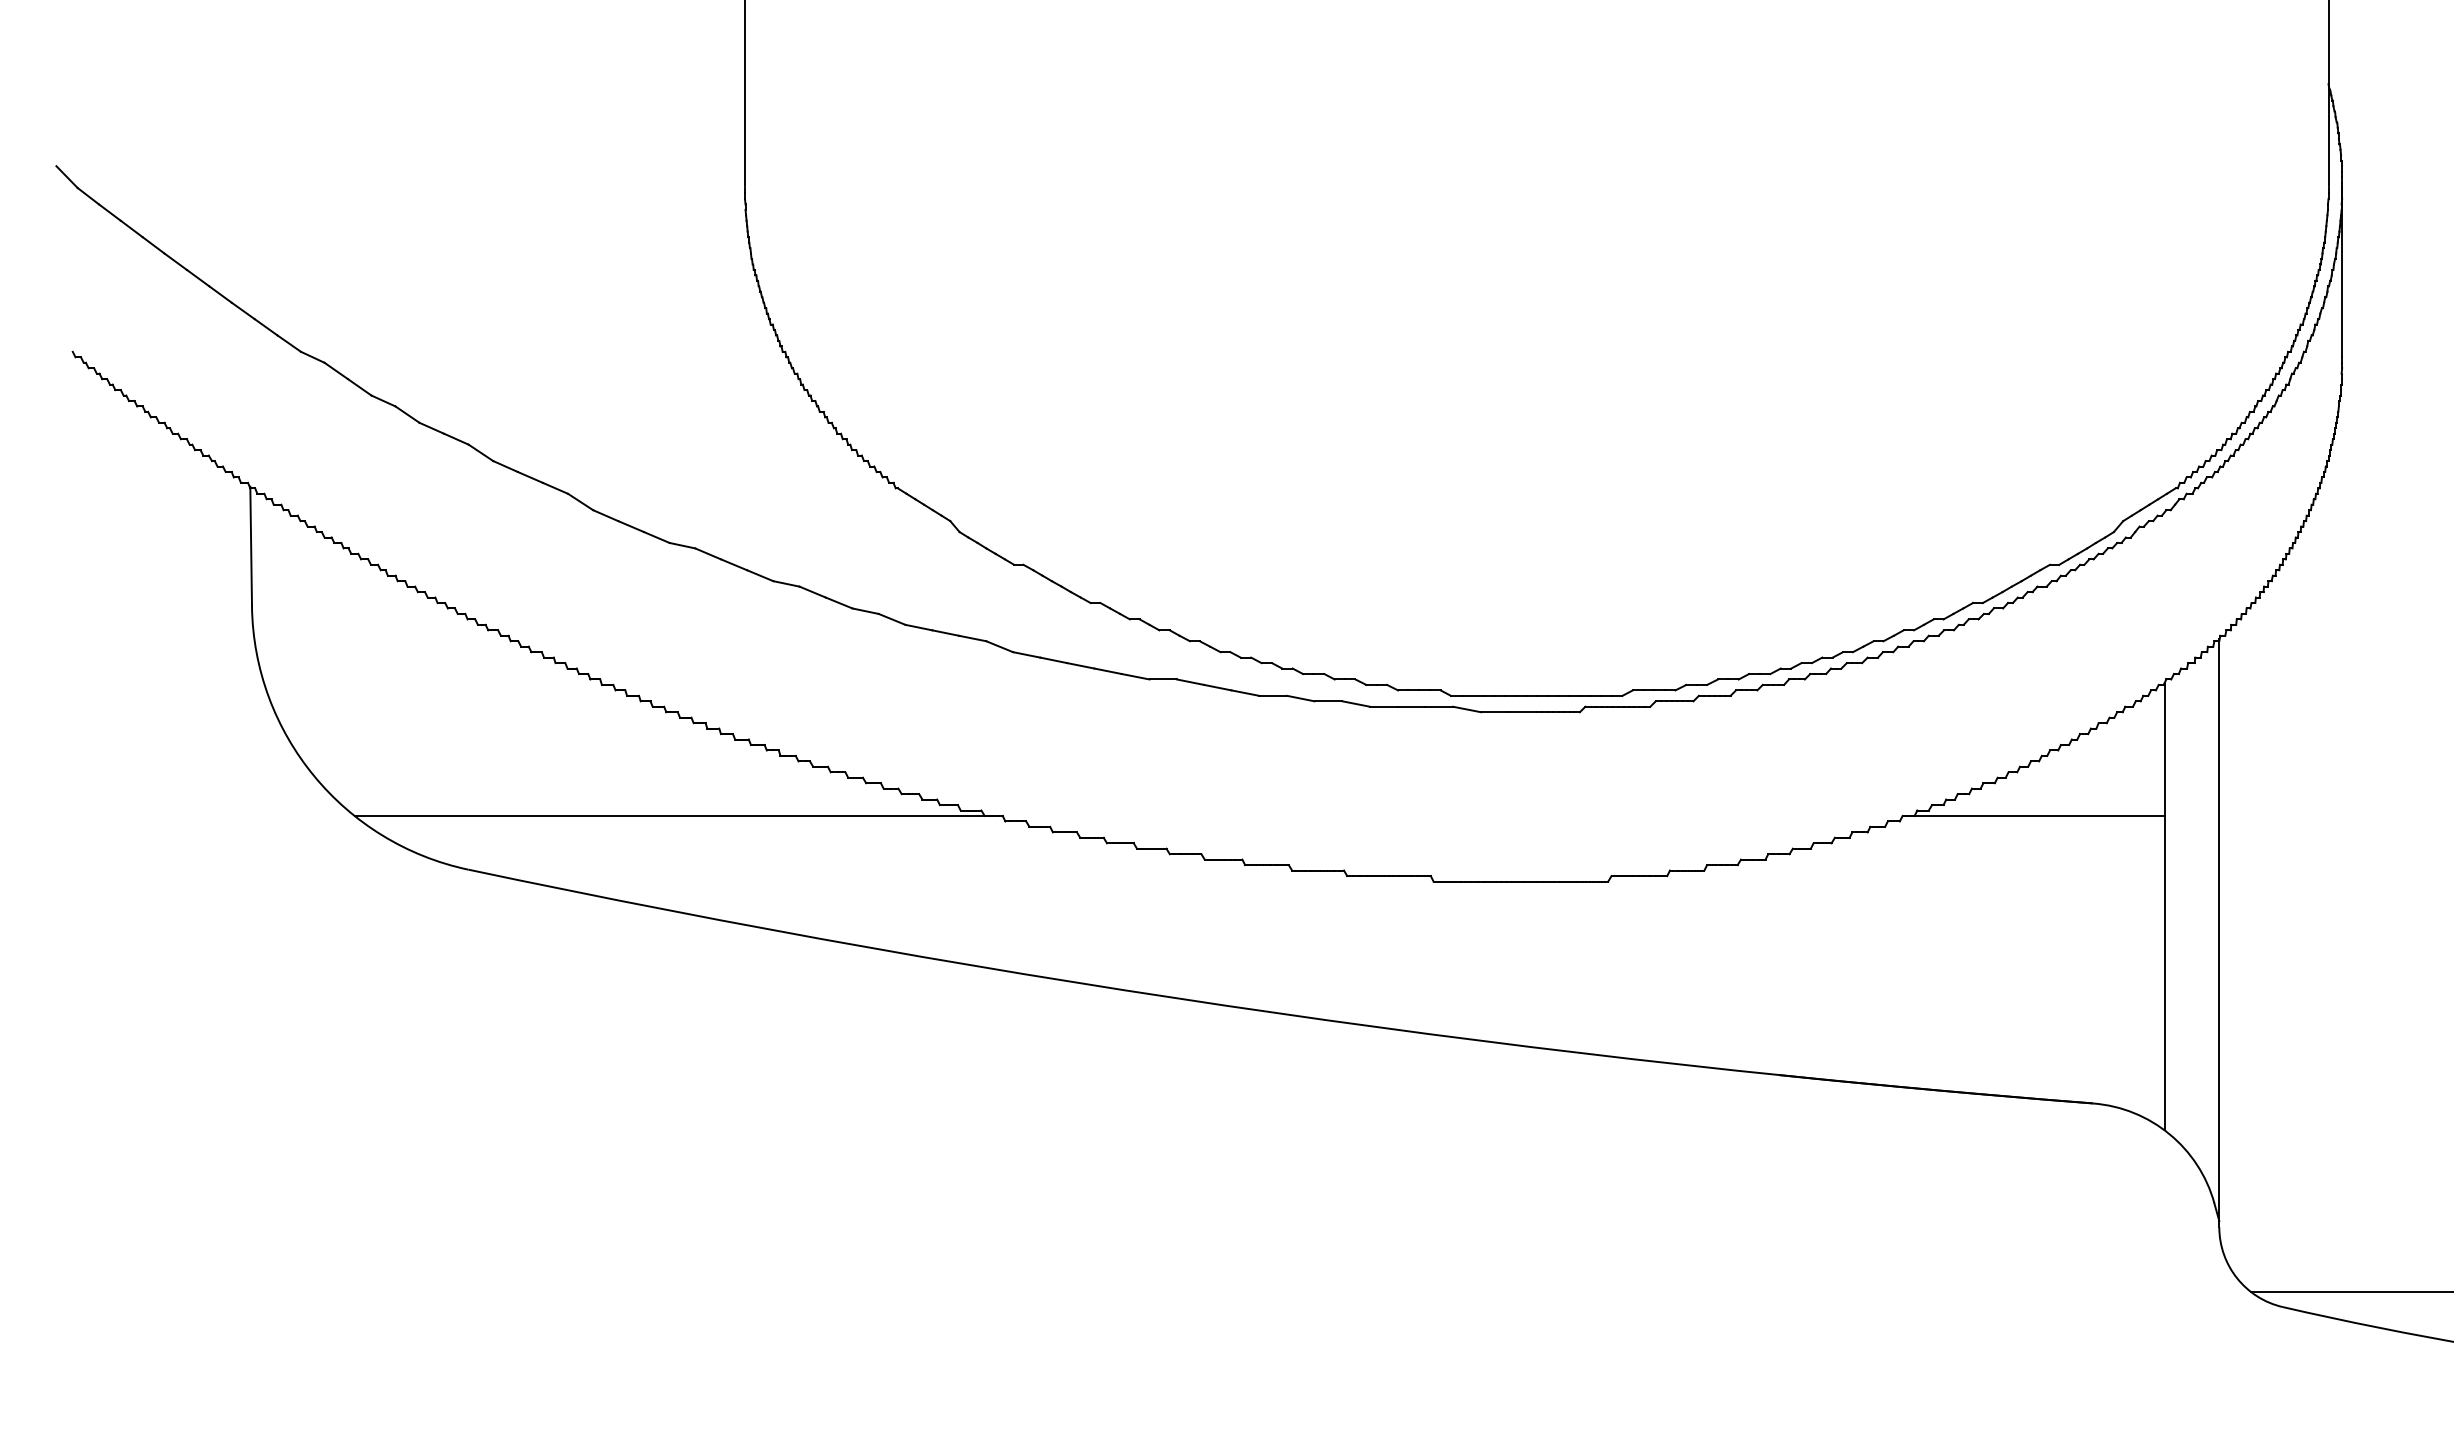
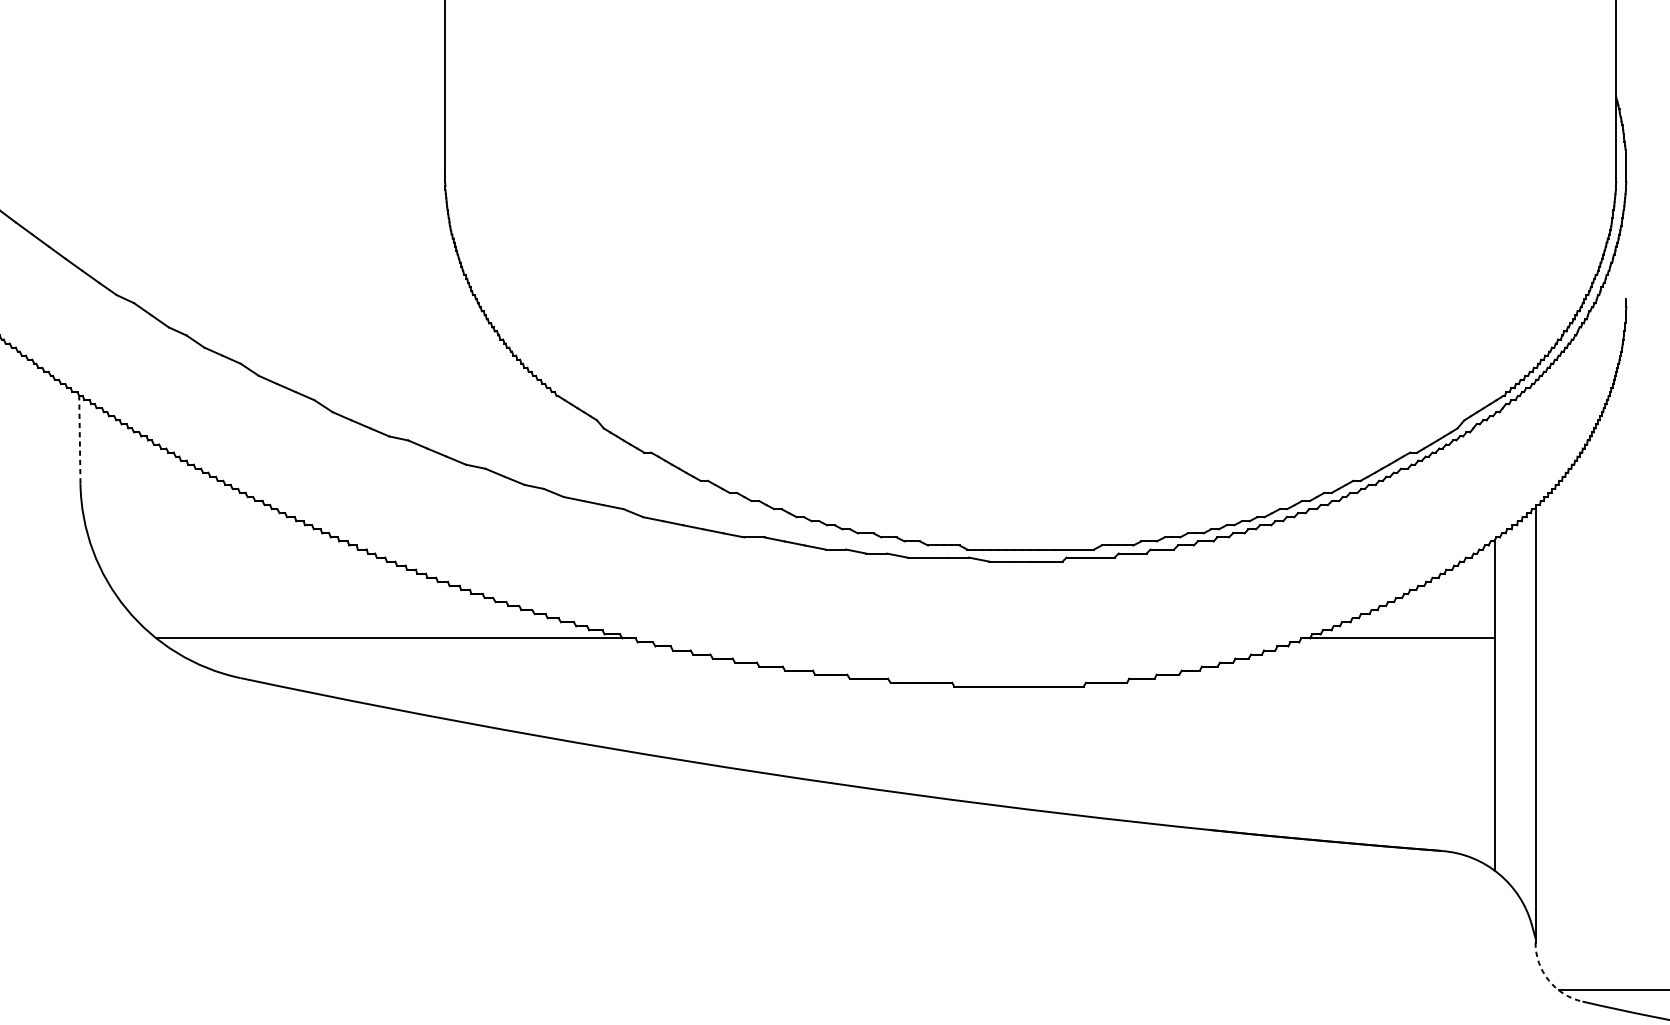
line: (2342, 271) -> (1626, 235), removed
line: (251, 546) -> (80, 439), solid -> dashed
arc: (2237, 1278) -> (1548, 980), solid -> dashed

